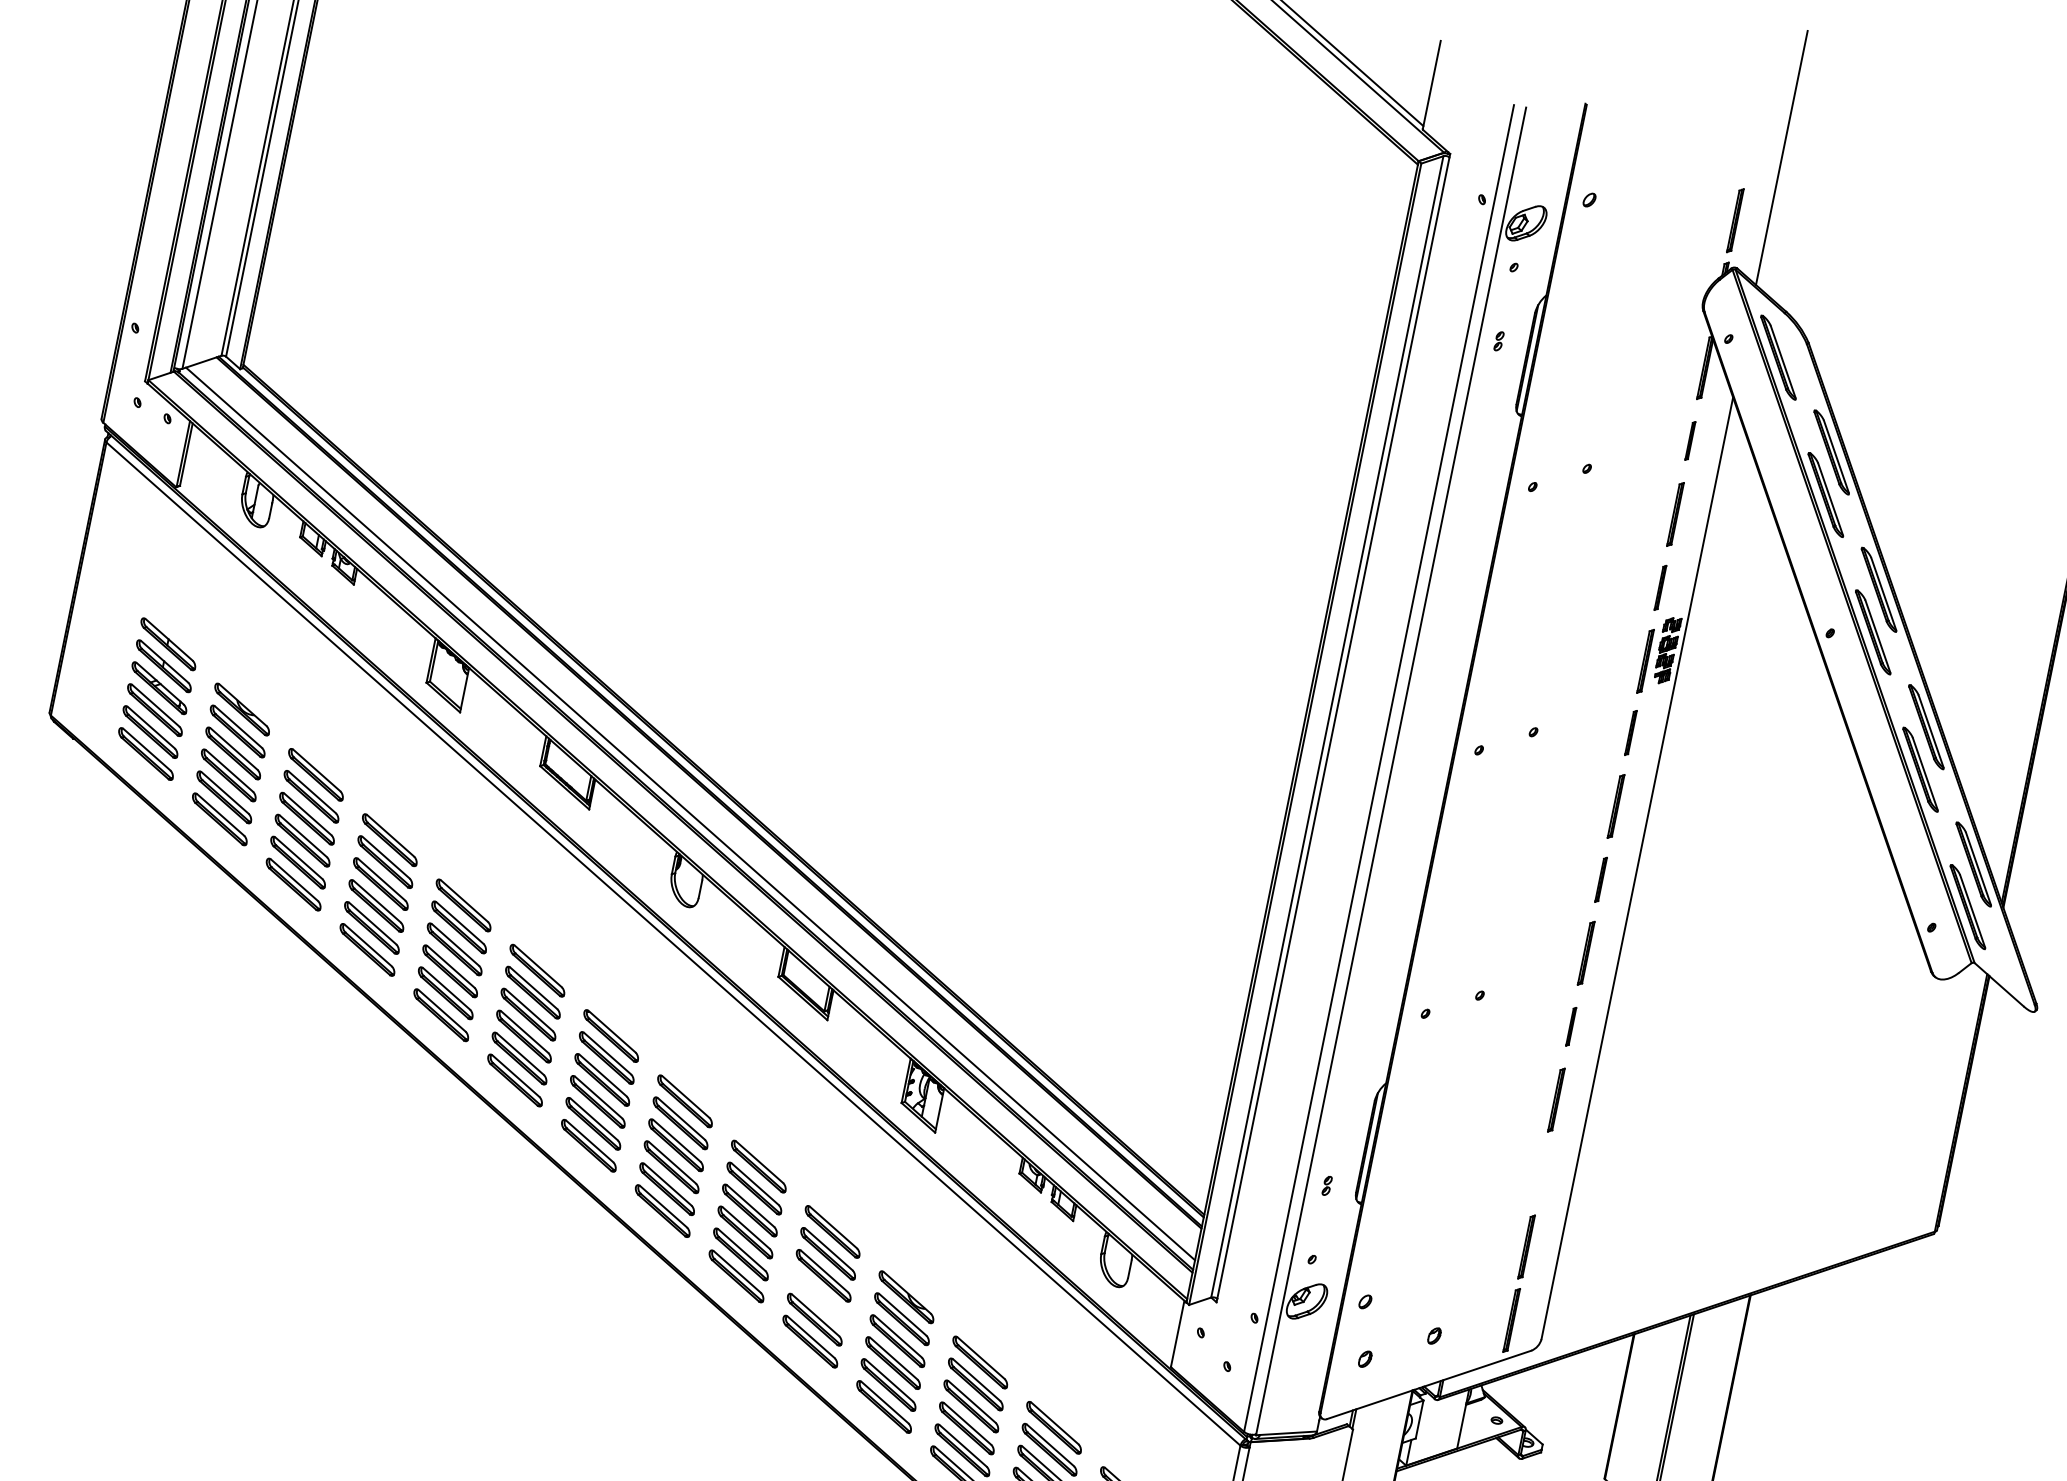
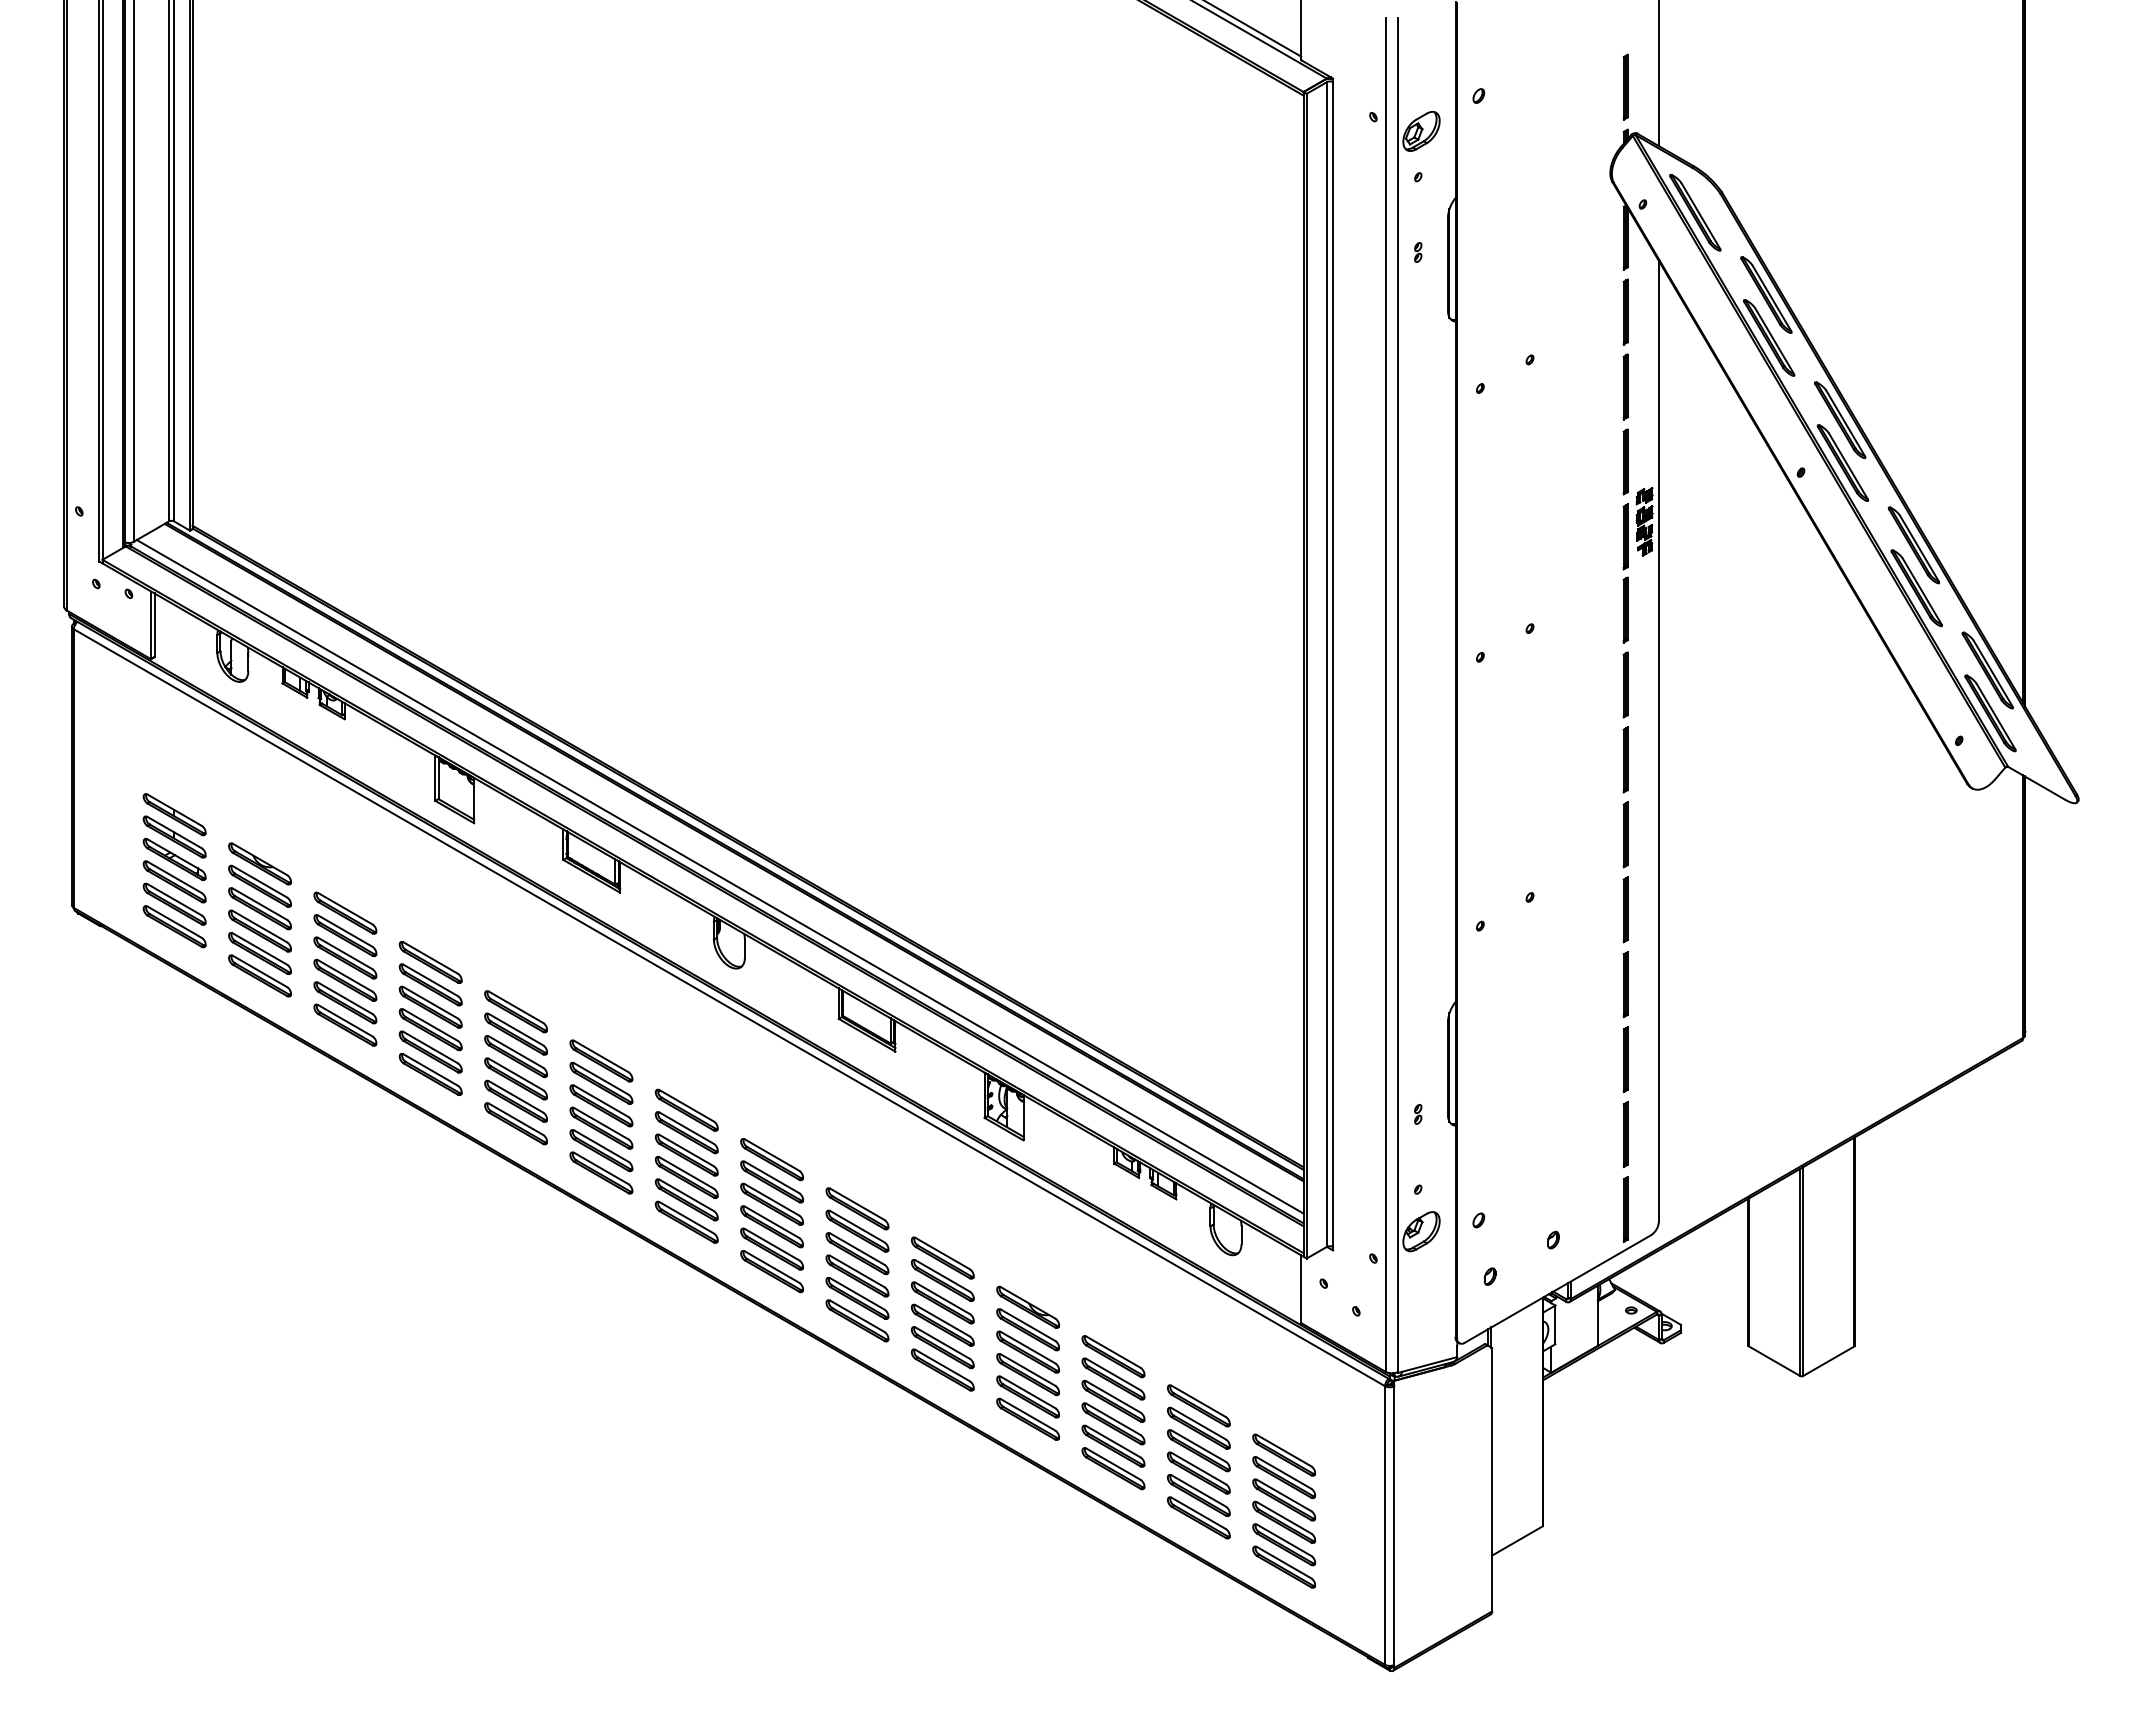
part: (1690, 440) -> (1625, 311), size x1.67
part: (1660, 587) -> (1625, 461), size x1.43
part: (1630, 732) -> (1625, 609), size x1.43
part: (1601, 879) -> (1625, 759), size x1.43
part: (1571, 1026) -> (1625, 909), size x1.67
part: (1541, 1173) -> (1625, 1059), added
part: (819, 1296) -> (942, 1324), added

